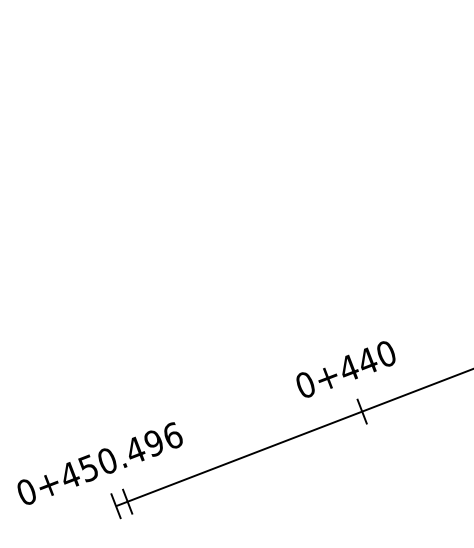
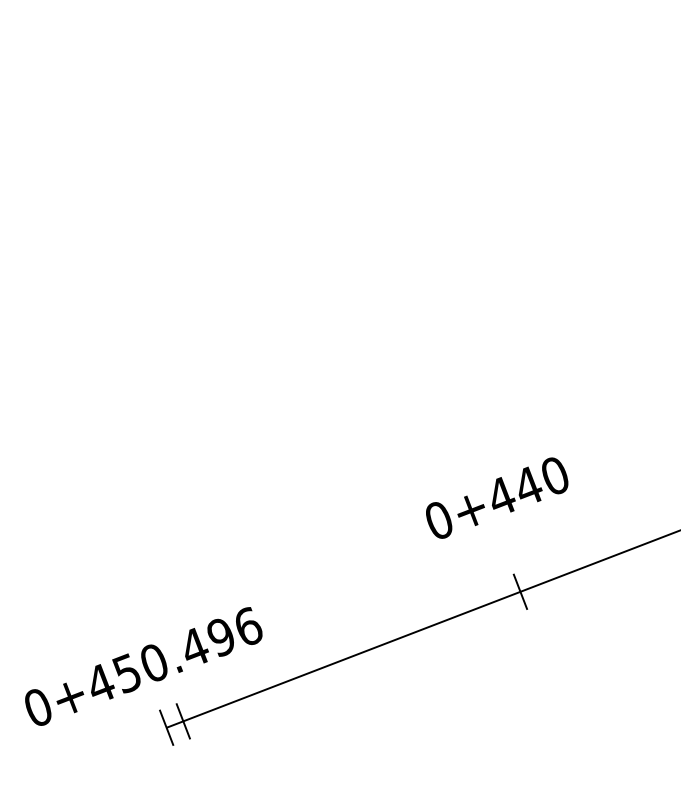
text: (345, 369) -> (496, 498), moved

